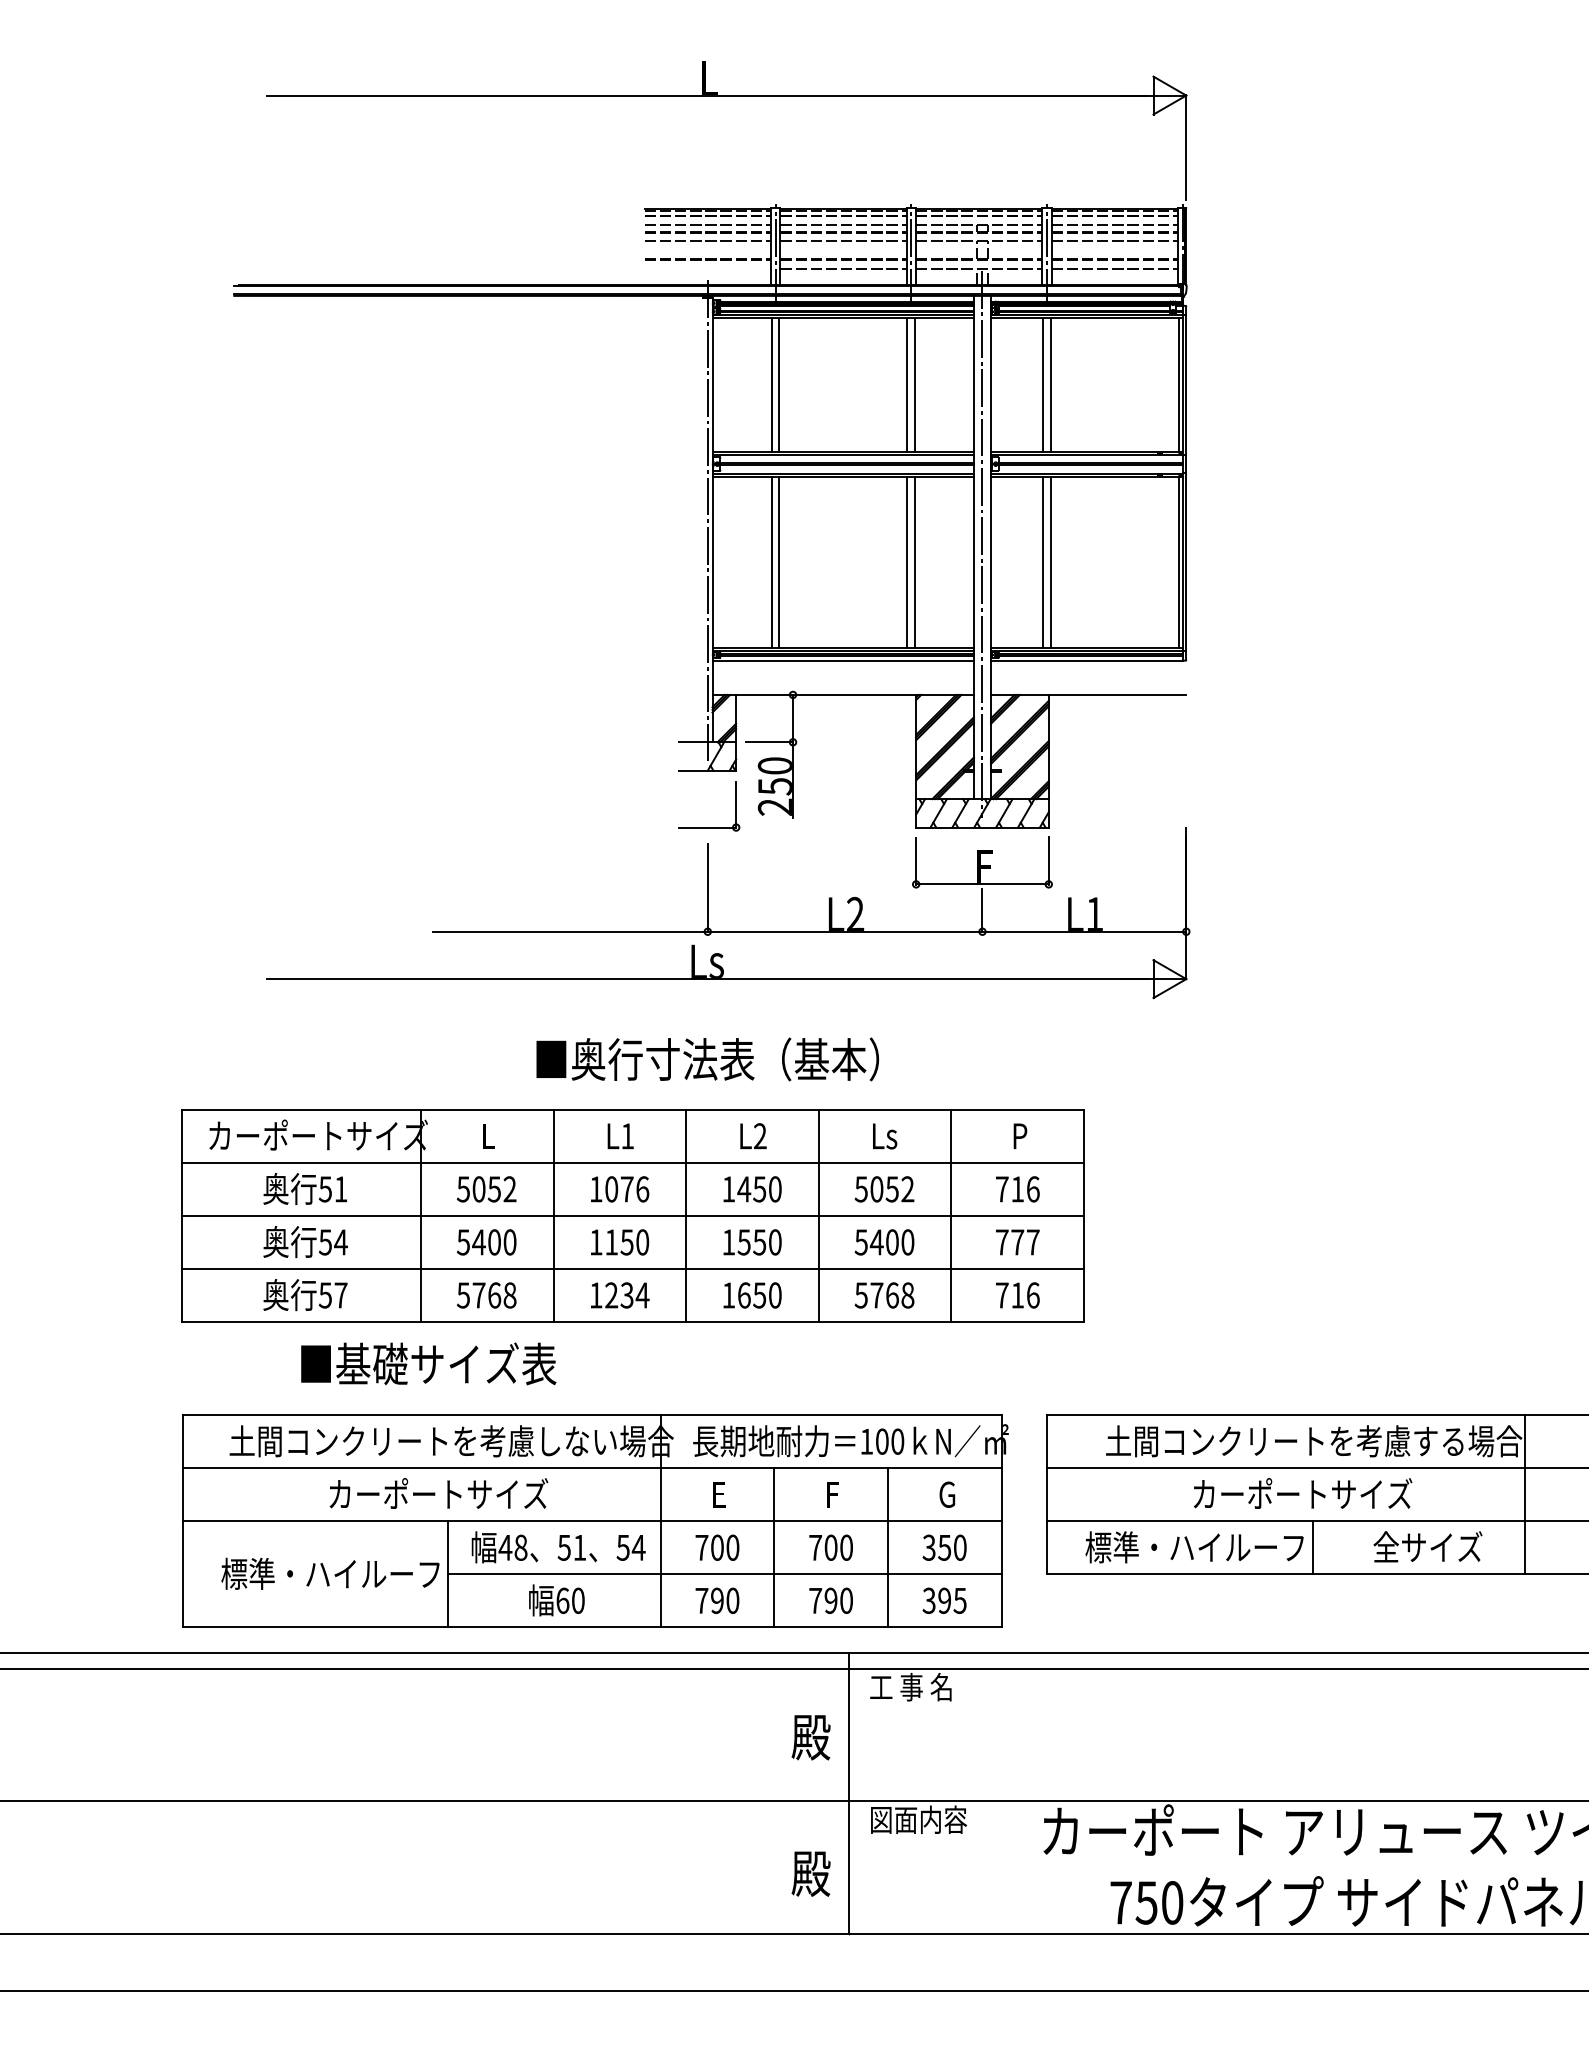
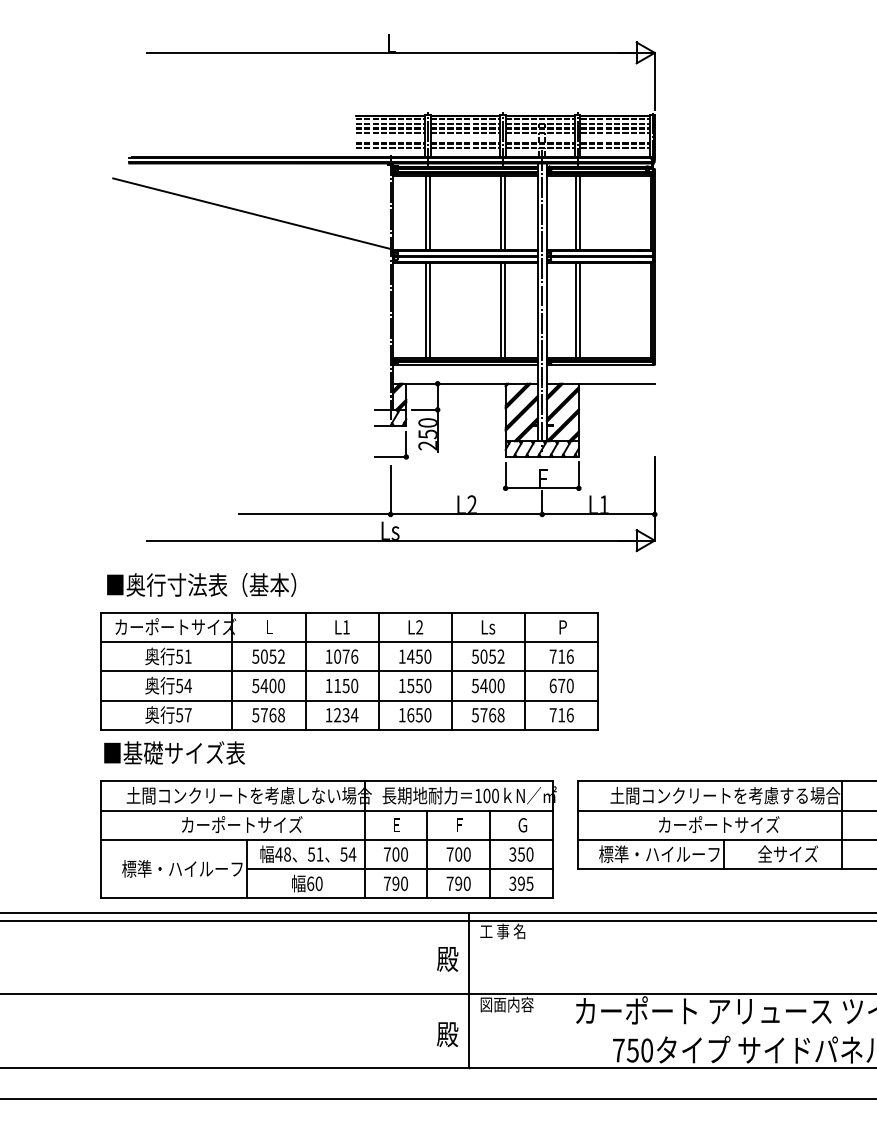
line: (707, 268) -> (390, 148), added
line: (455, 386) -> (251, 213), added
text: (707, 1058) -> (201, 584), moved
text: (1017, 1241) -> (561, 685), 777 -> 670
text: (428, 1362) -> (174, 752), moved

